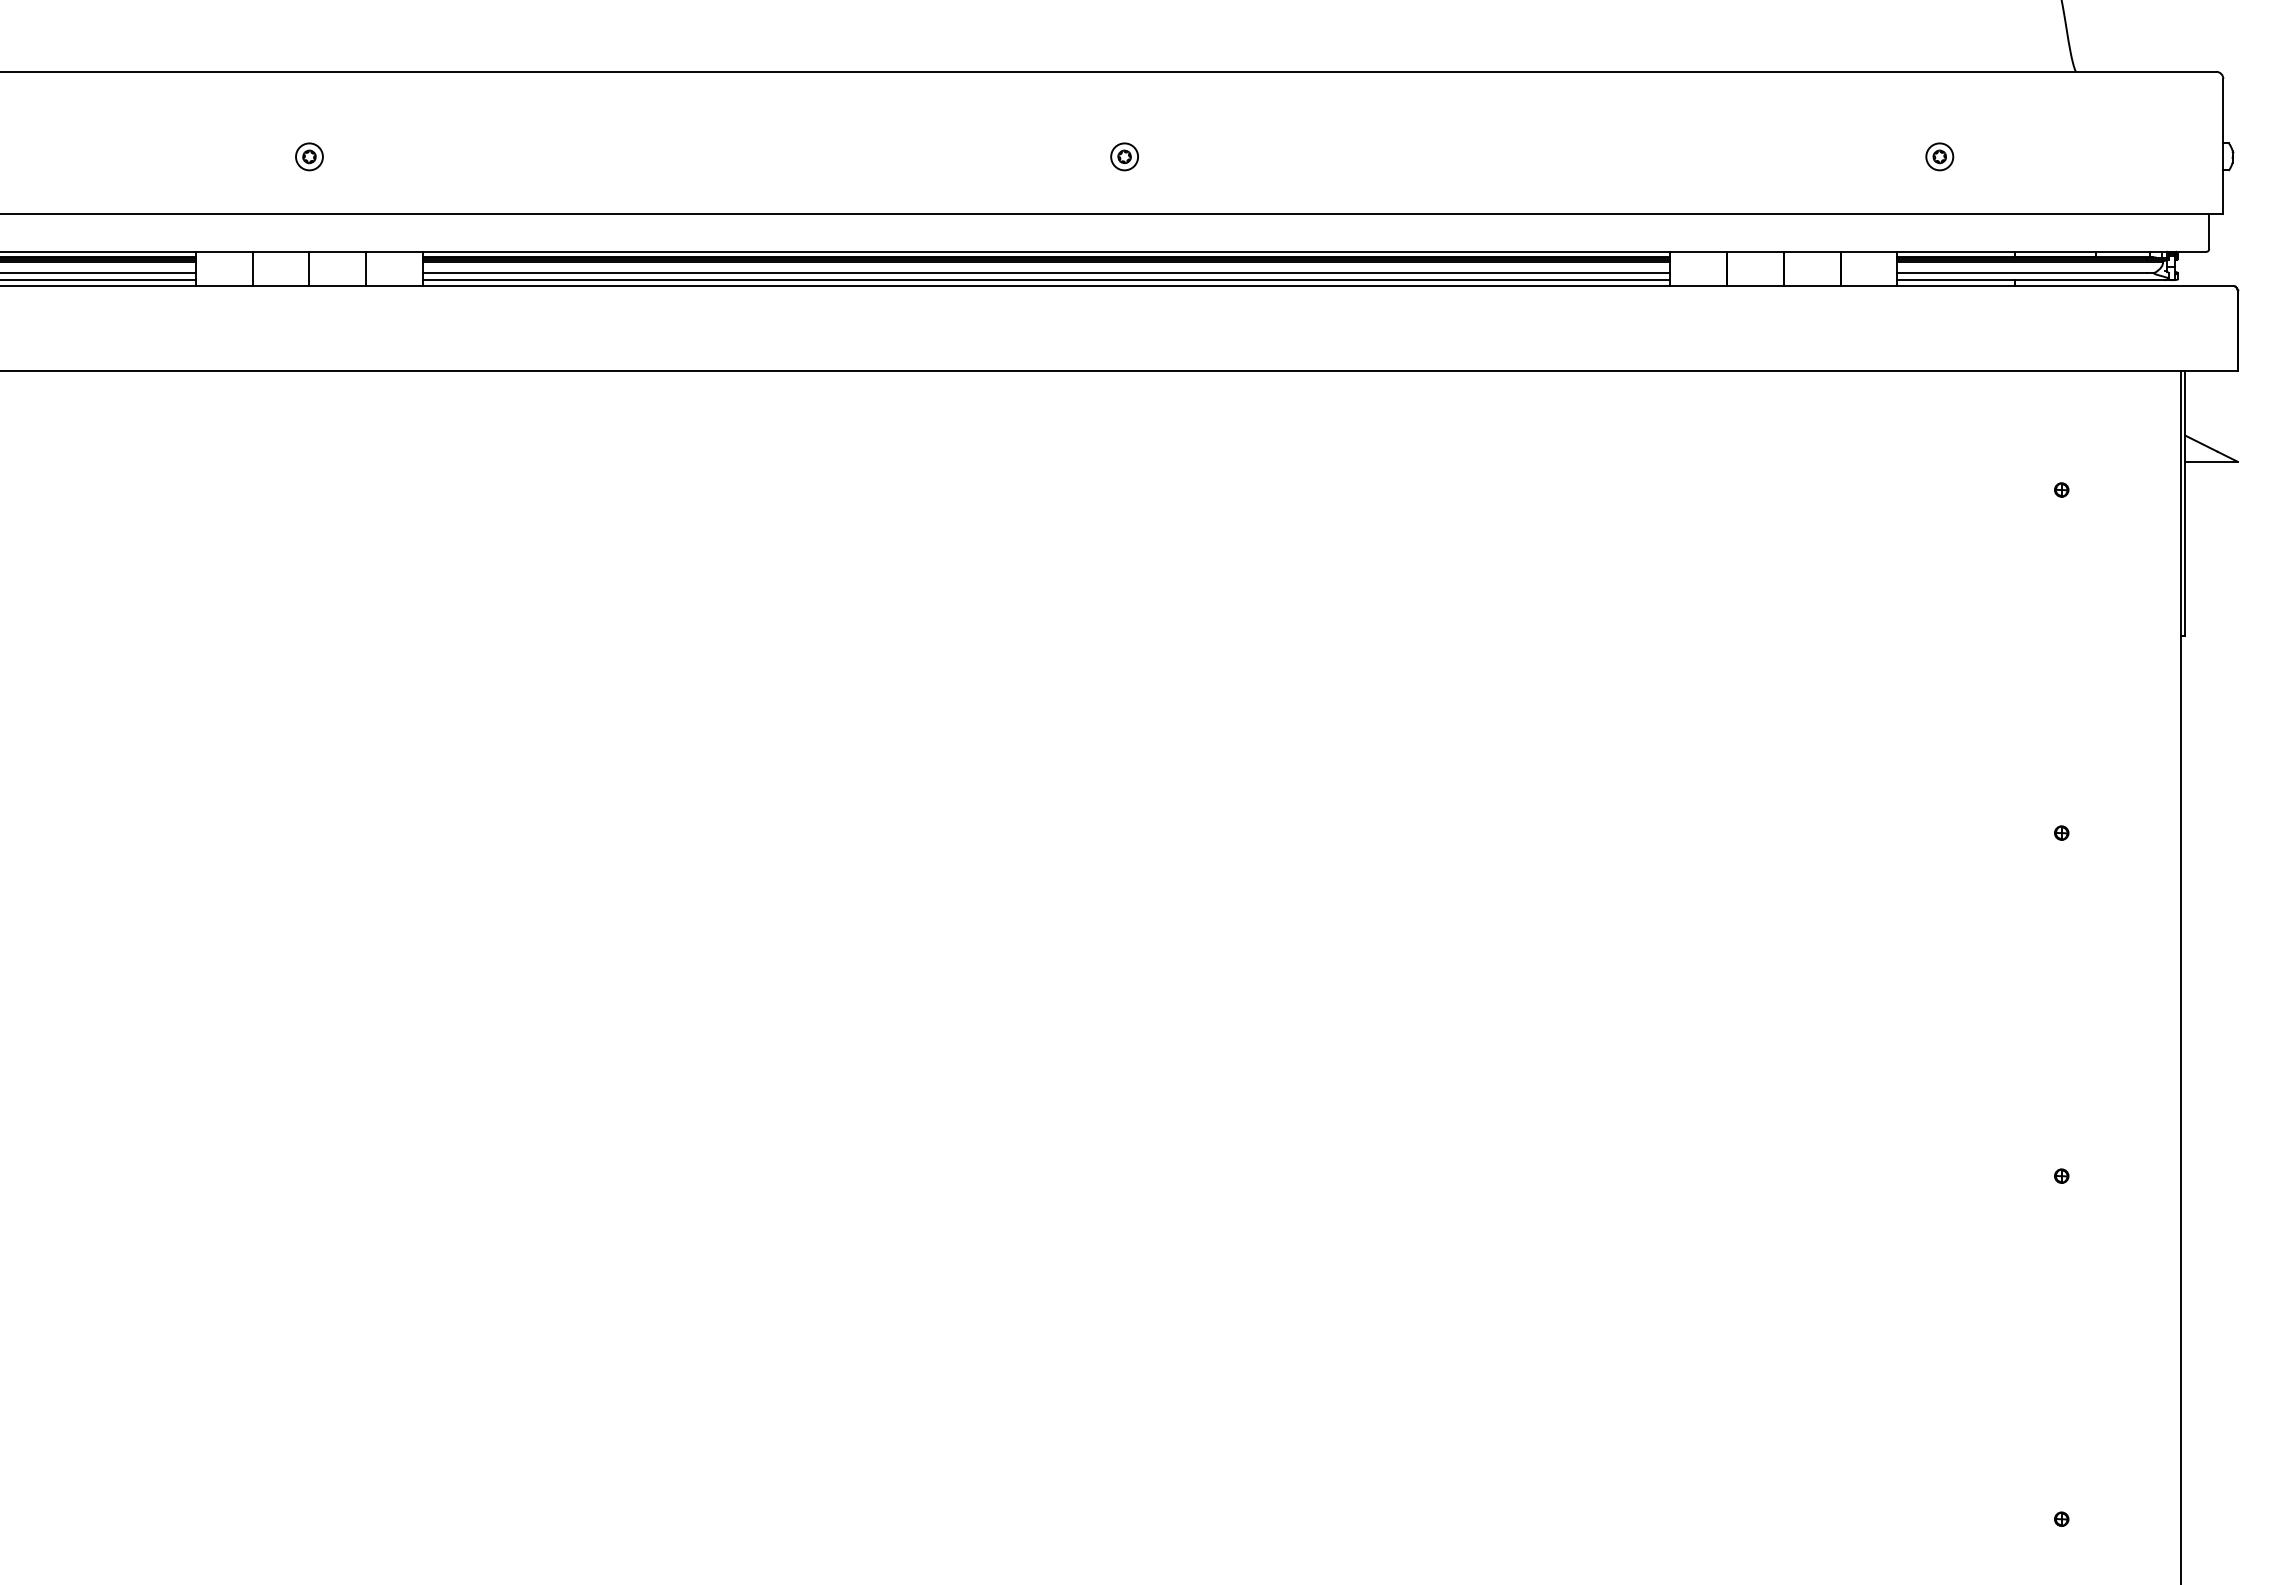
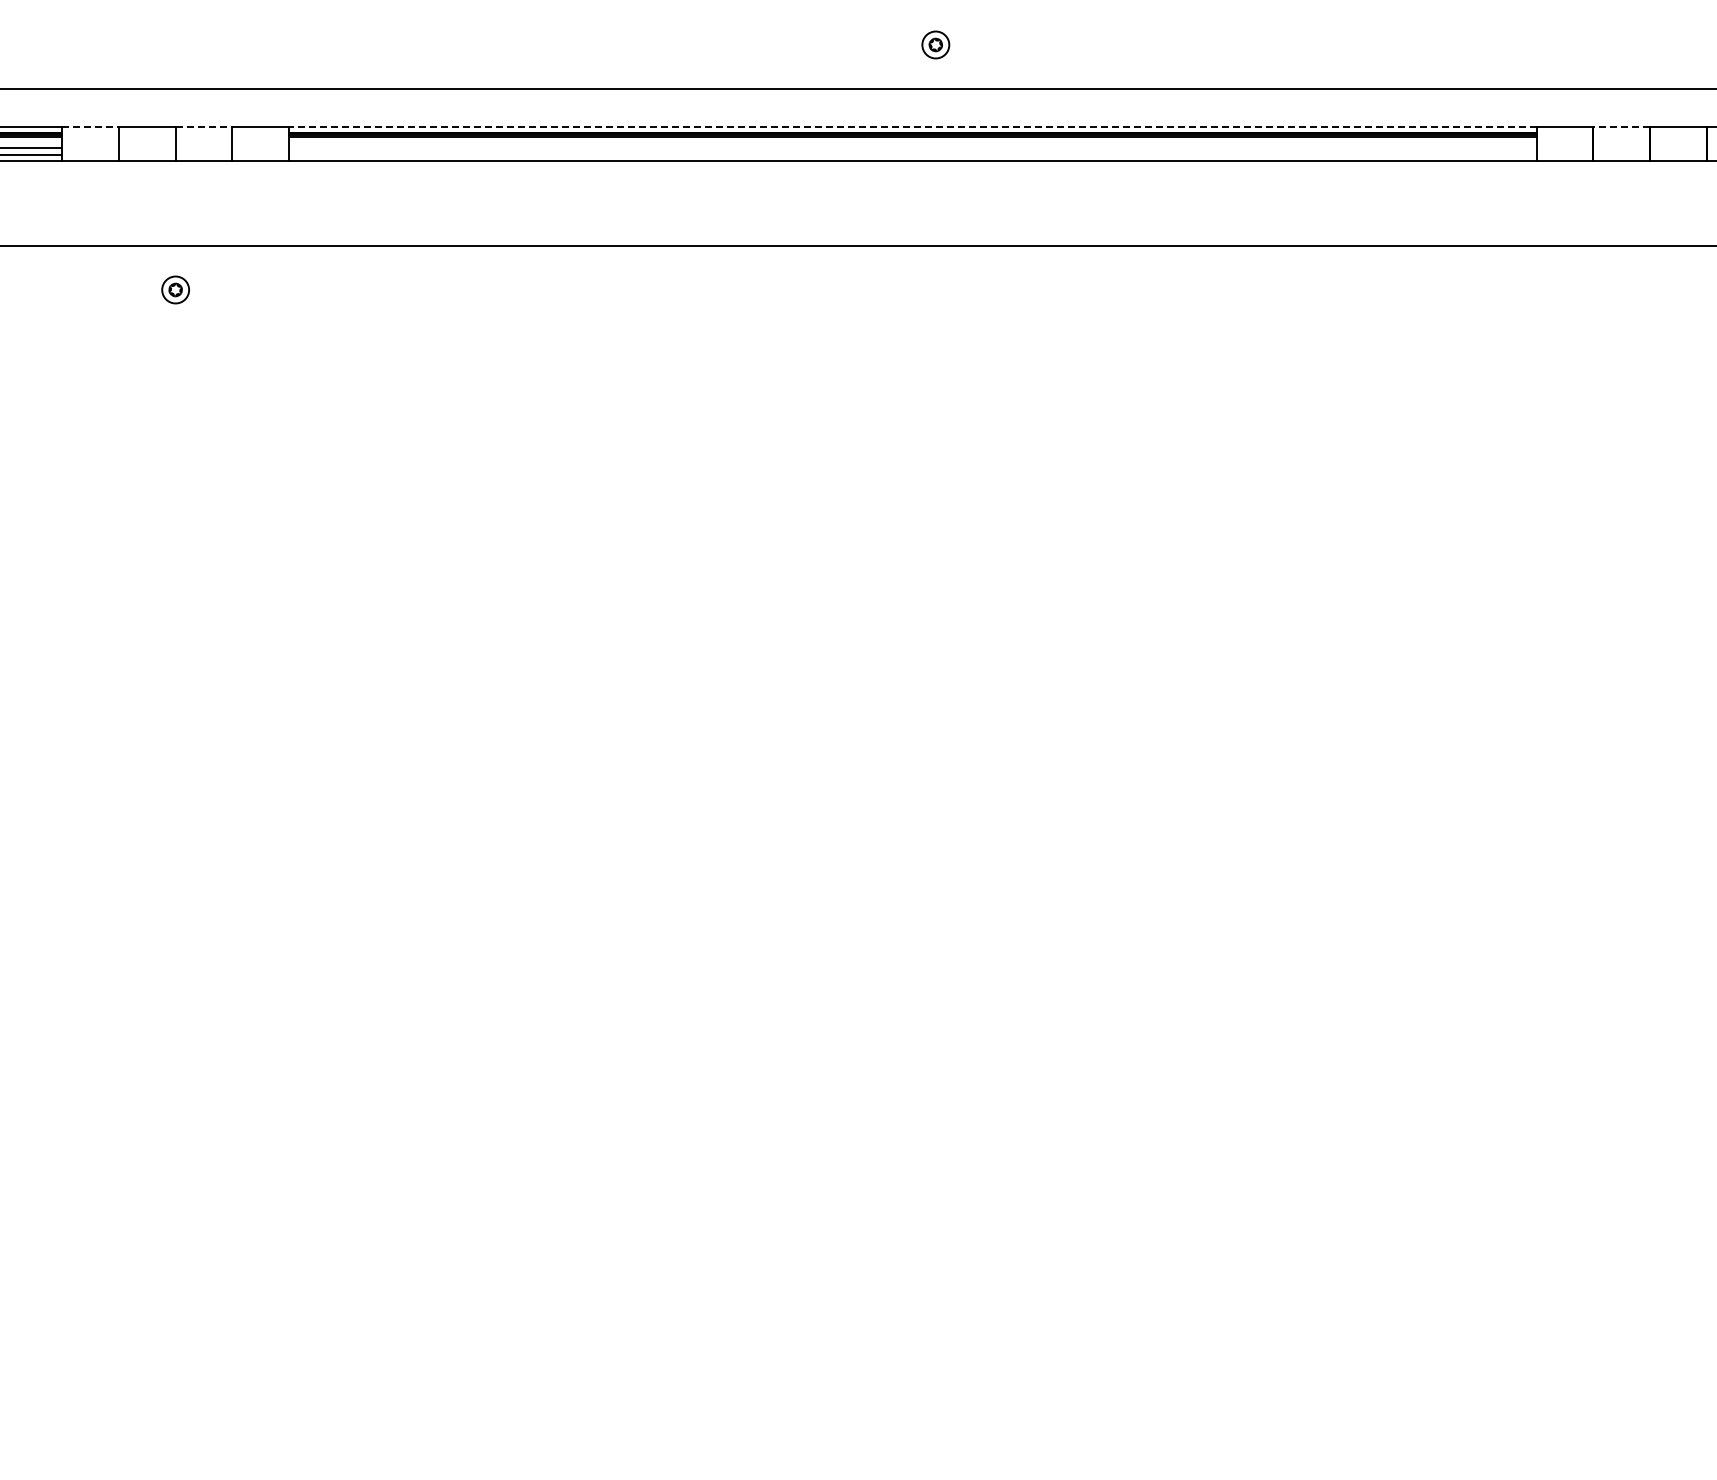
part: (309, 156) -> (175, 289), moved
part: (1124, 156) -> (935, 44), moved
line: (224, 251) -> (90, 126), solid -> dashed
line: (338, 251) -> (204, 126), solid -> dashed
line: (1046, 251) -> (912, 126), solid -> dashed
line: (1755, 251) -> (1621, 126), solid -> dashed
line: (1046, 272) -> (912, 147), removed
line: (1046, 280) -> (912, 155), removed

